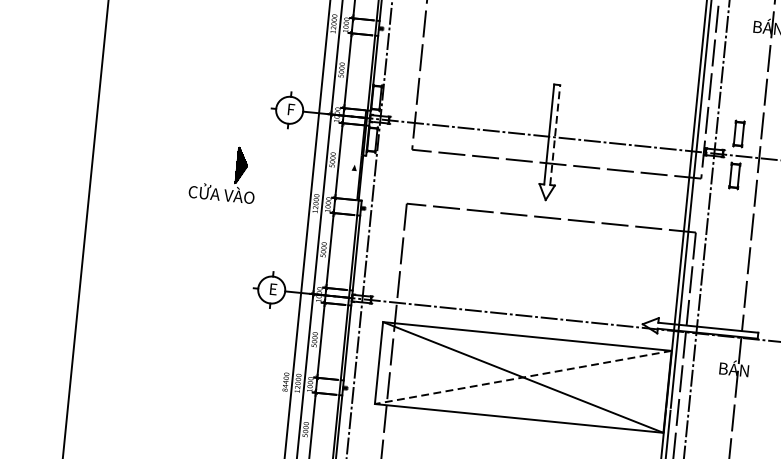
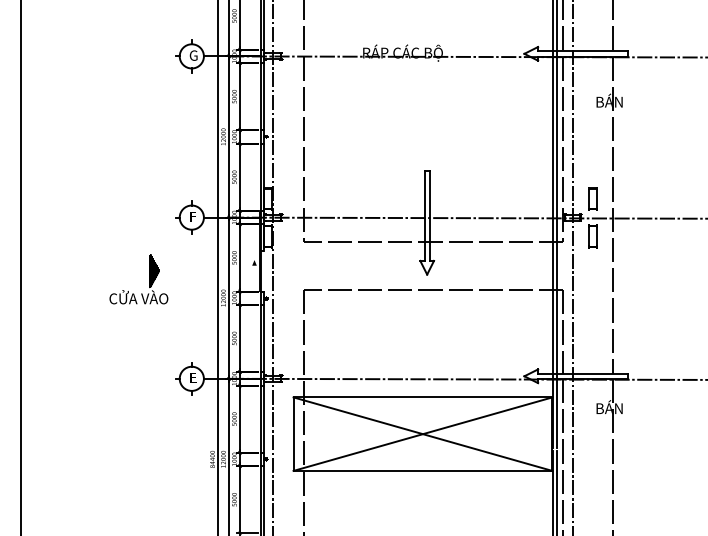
line: (554, 135) -> (429, 216), dashed -> solid
line: (522, 377) -> (422, 434), dashed -> solid

